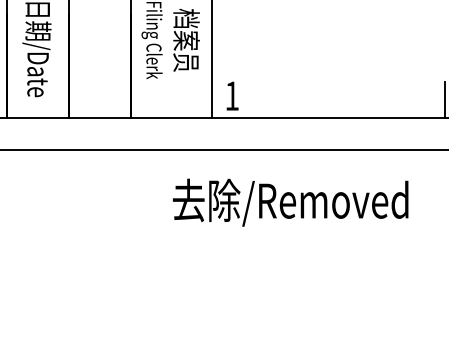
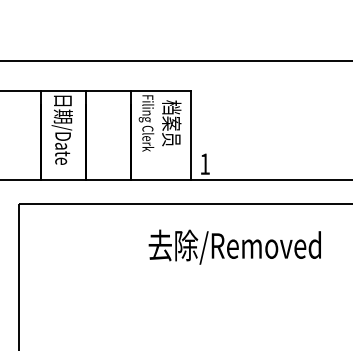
text: (290, 201) -> (234, 246), moved

